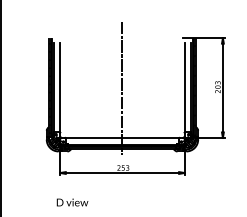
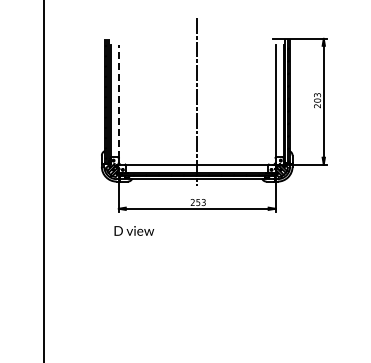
line: (59, 87) -> (118, 101), solid -> dashed
text: (72, 202) -> (134, 230), moved

